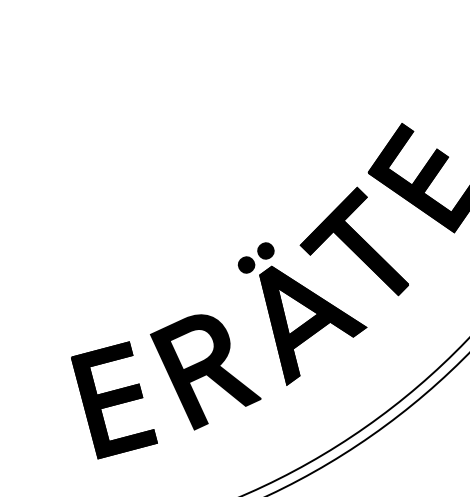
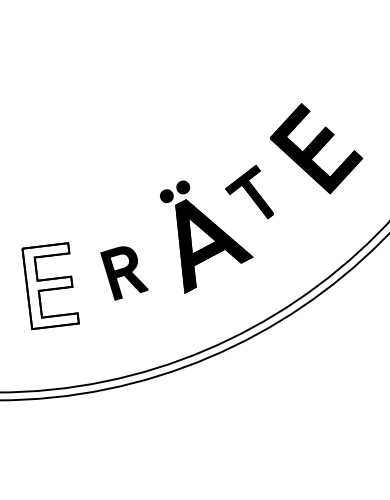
part: (351, 244) -> (249, 191), size x0.6
part: (206, 371) -> (124, 273), size x0.6
fill: (114, 400) -> (50, 286), removed

